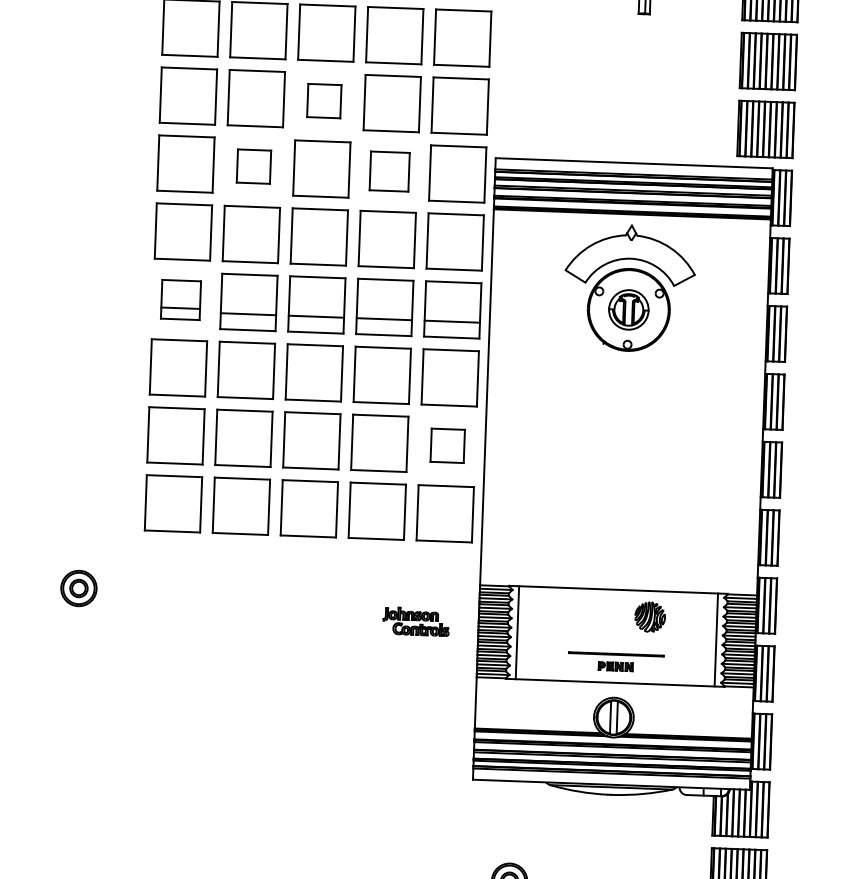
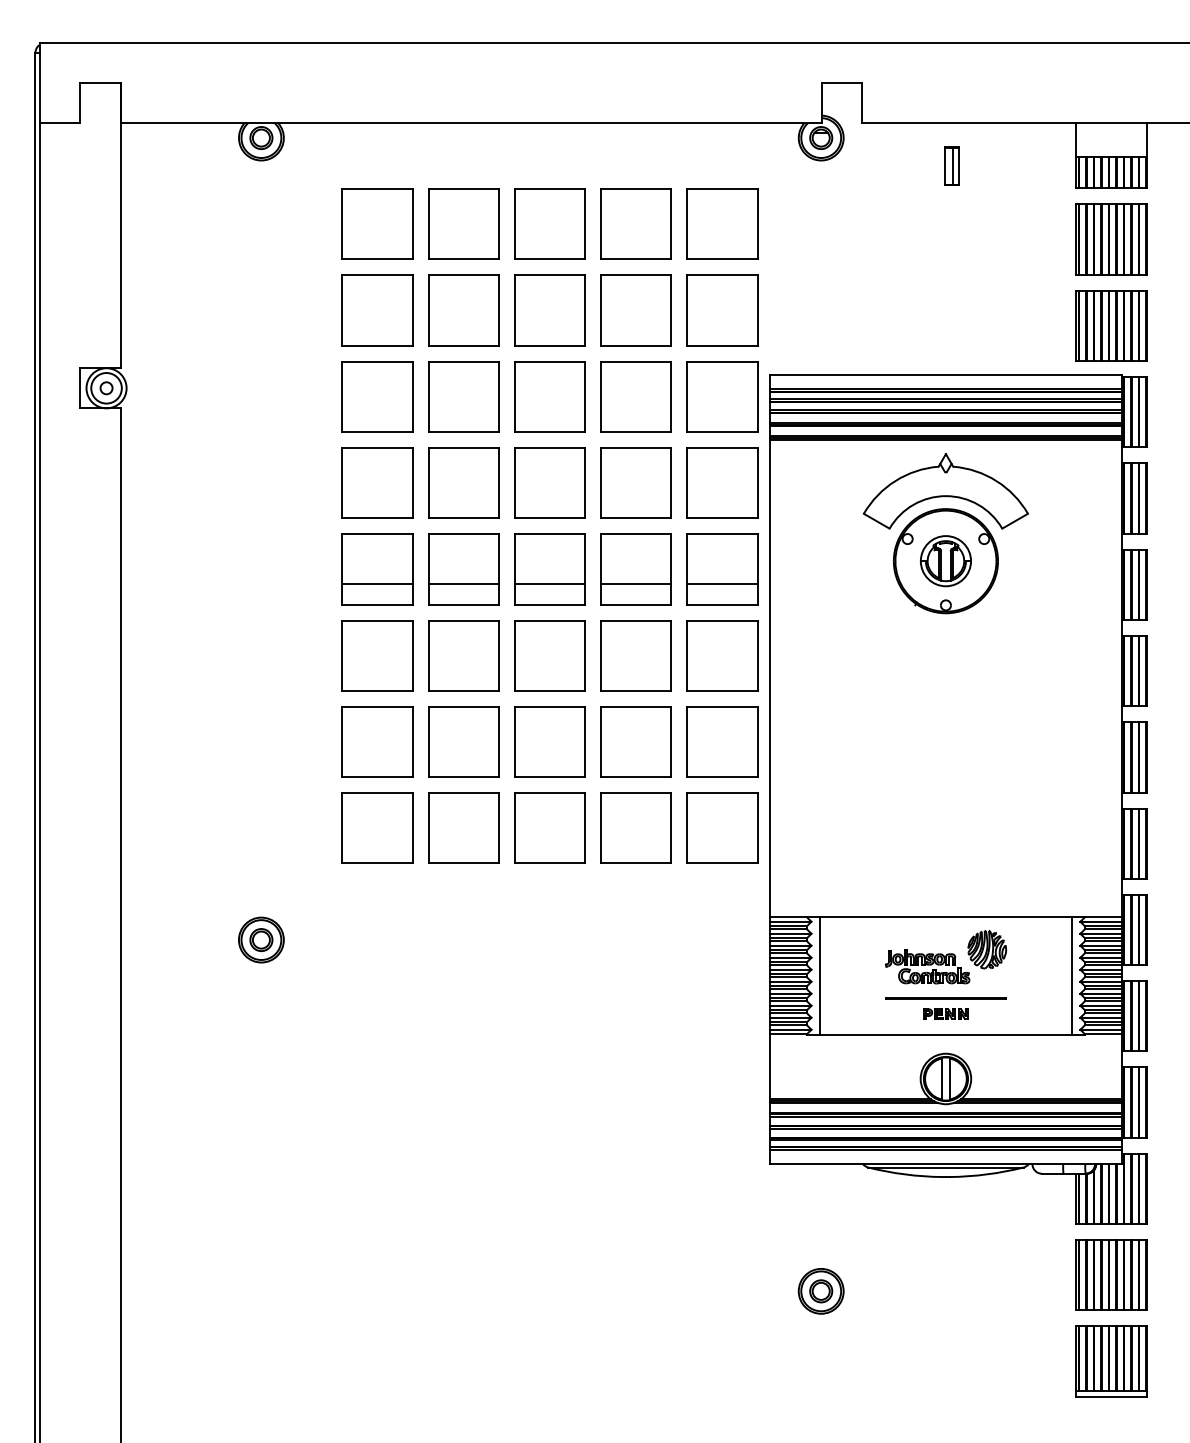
part: (323, 101) -> (549, 310), size x1.67
part: (253, 166) -> (463, 396), size x1.67
part: (389, 171) -> (635, 396), size x1.43
part: (181, 300) -> (377, 569), size x1.43
part: (447, 445) -> (722, 741), size x1.67
part: (416, 621) -> (927, 966), moved

